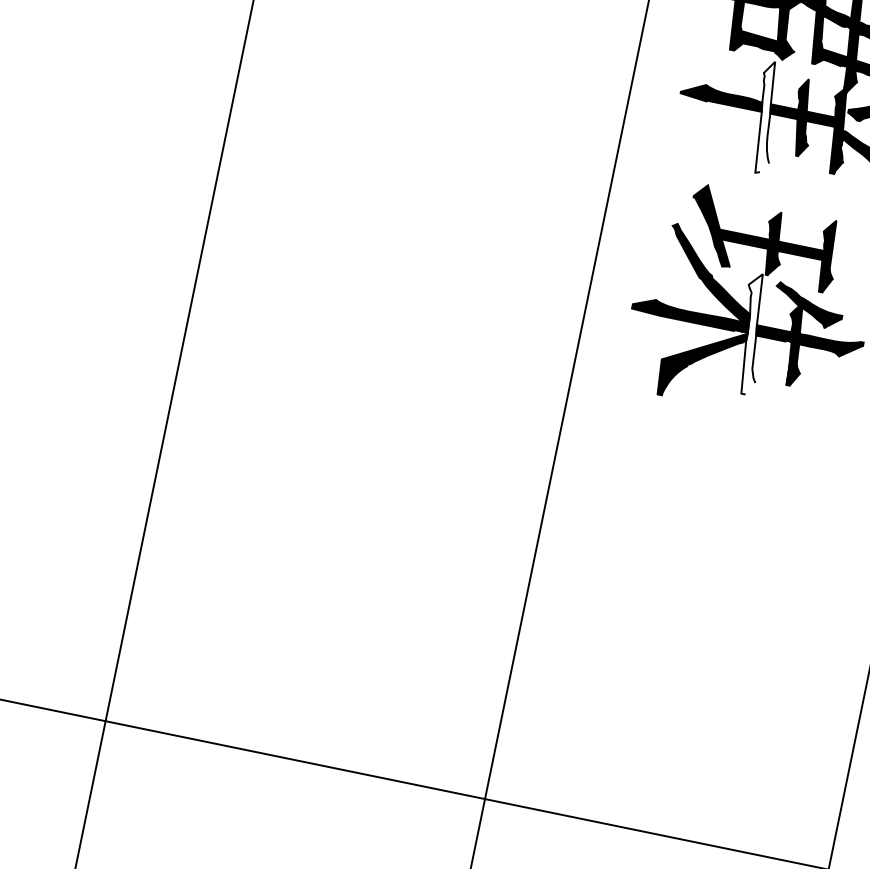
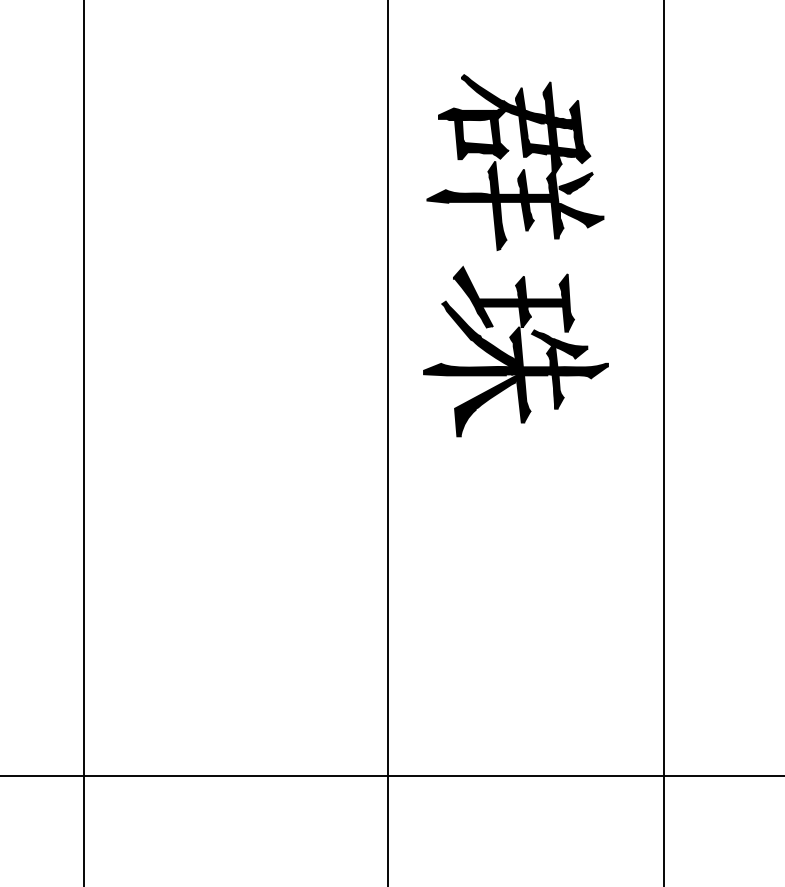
fill: (766, 117) -> (497, 205), added
fill: (752, 333) -> (520, 374), added

